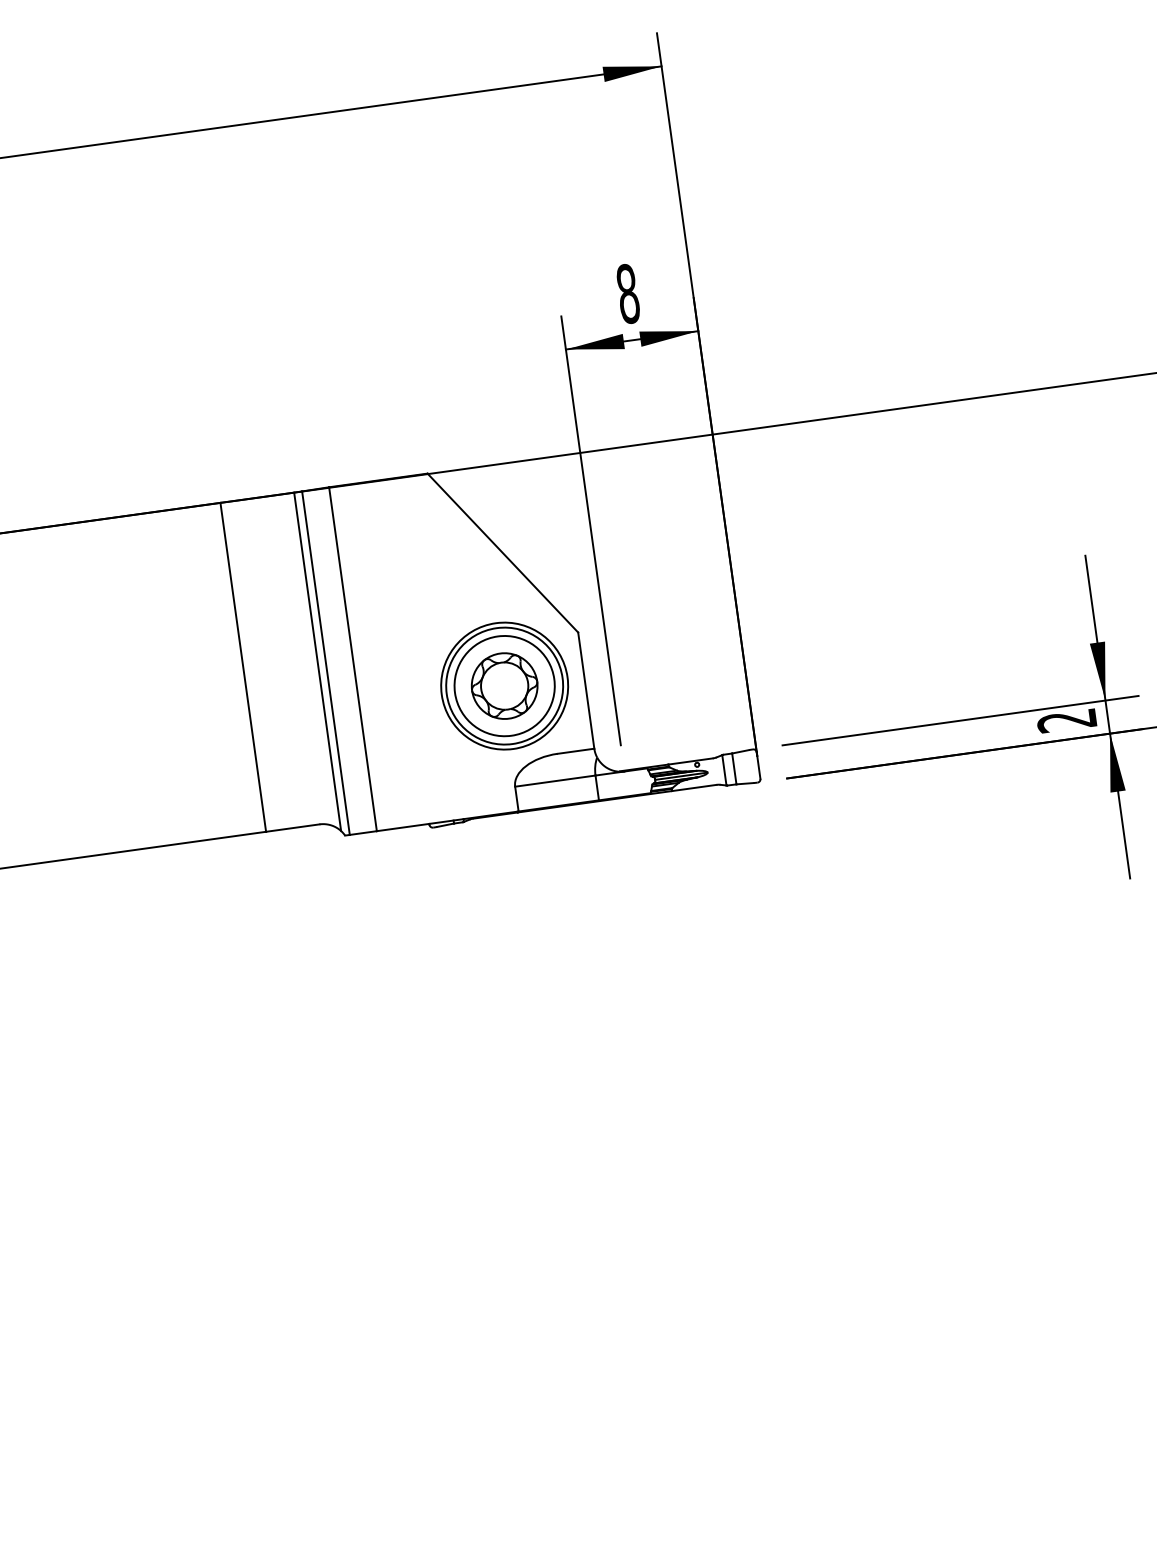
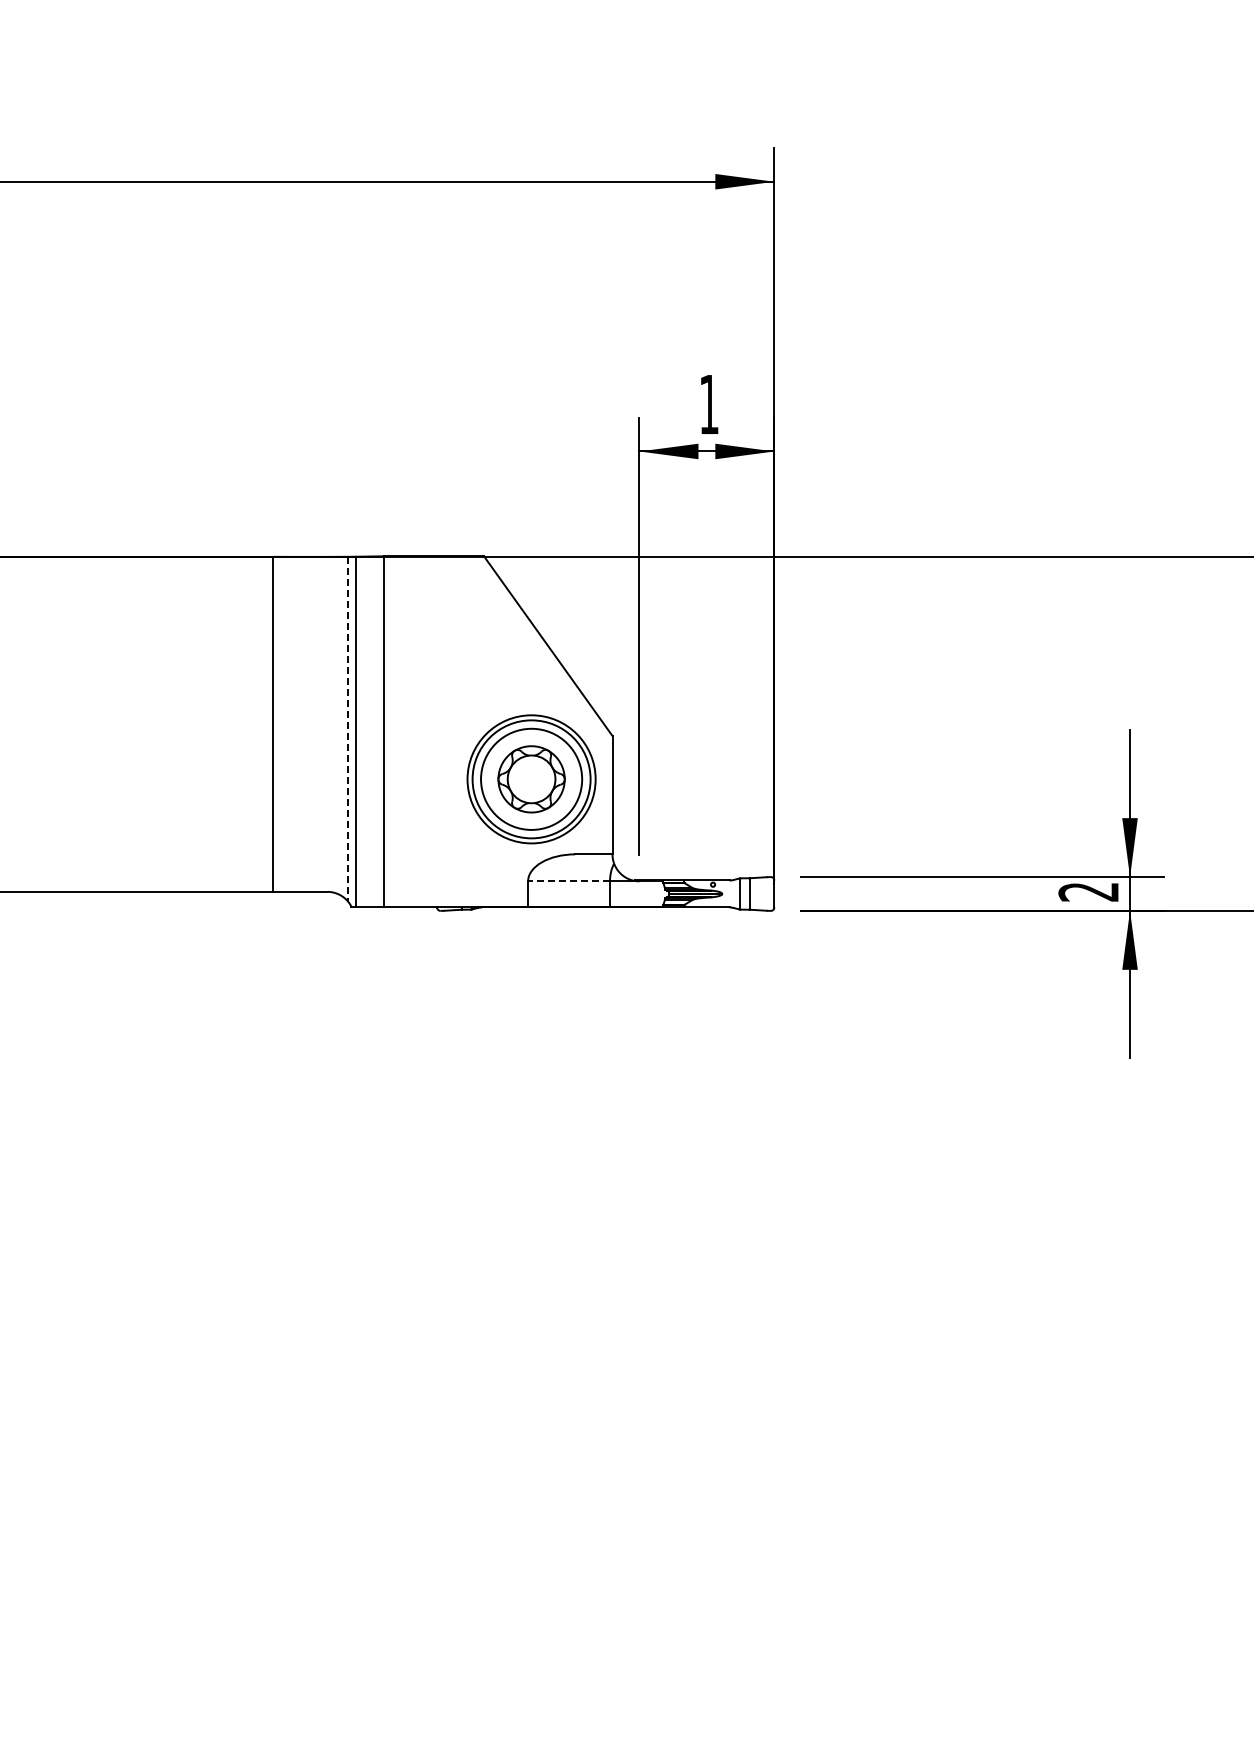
text: (628, 293) -> (709, 404), 8 -> 1
line: (318, 662) -> (348, 729), solid -> dashed
line: (555, 781) -> (569, 881), solid -> dashed

